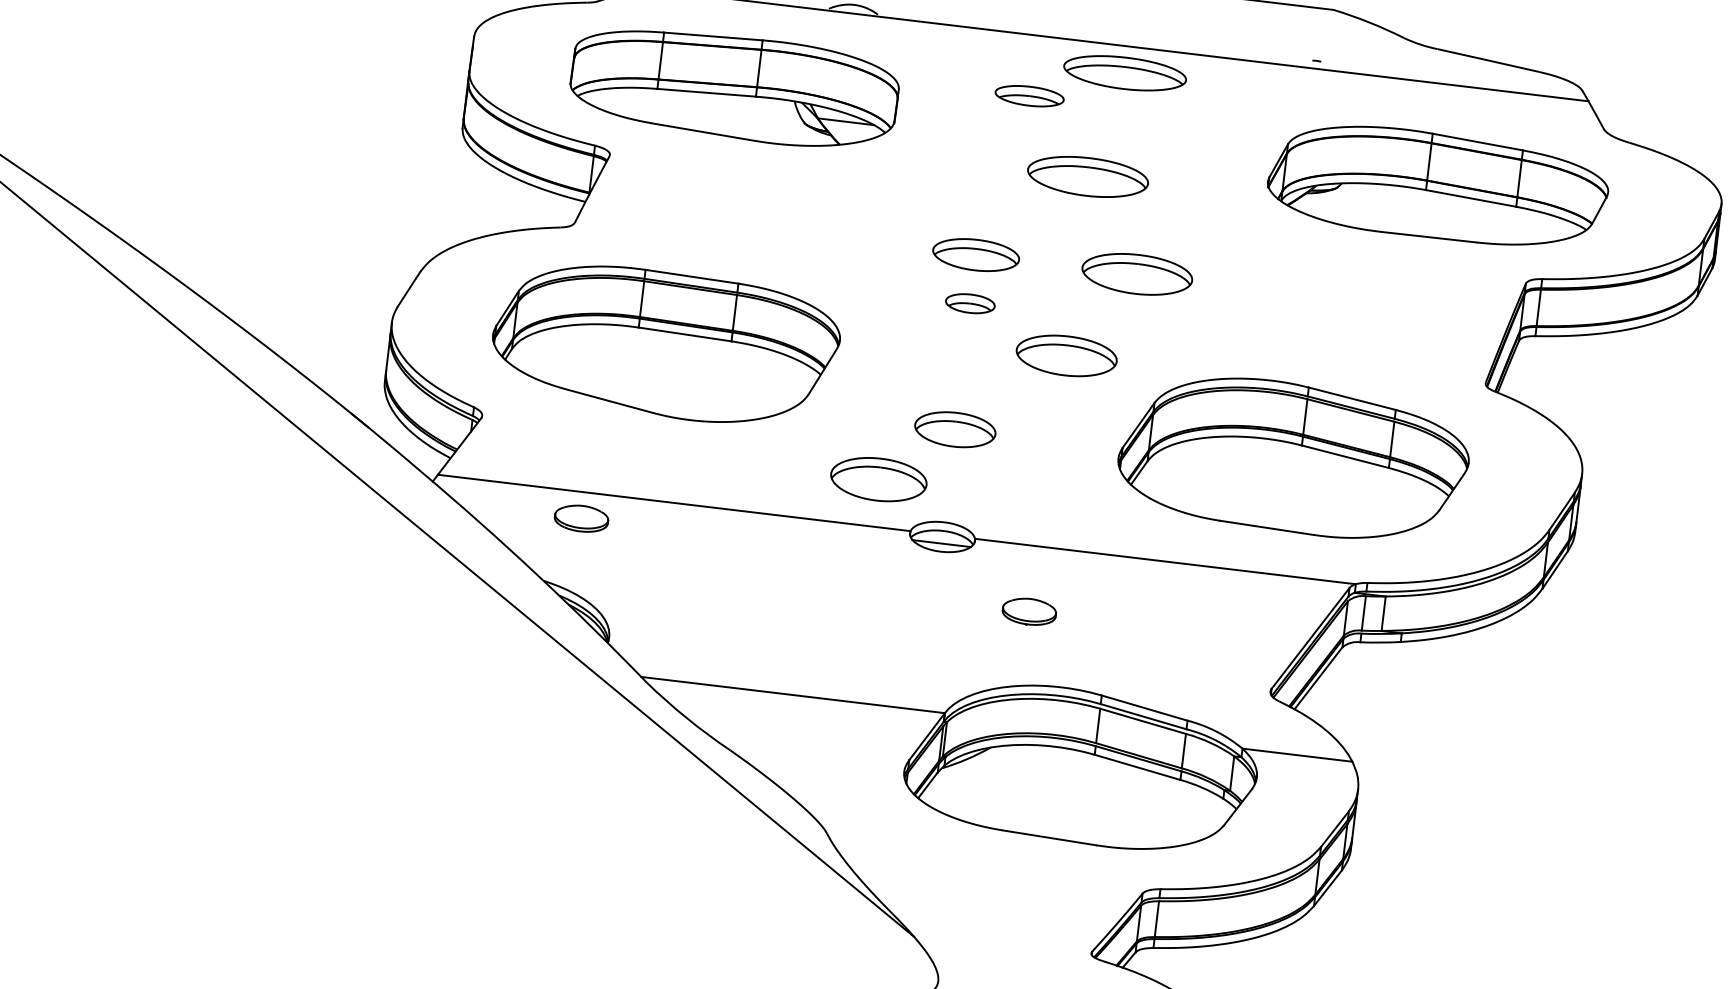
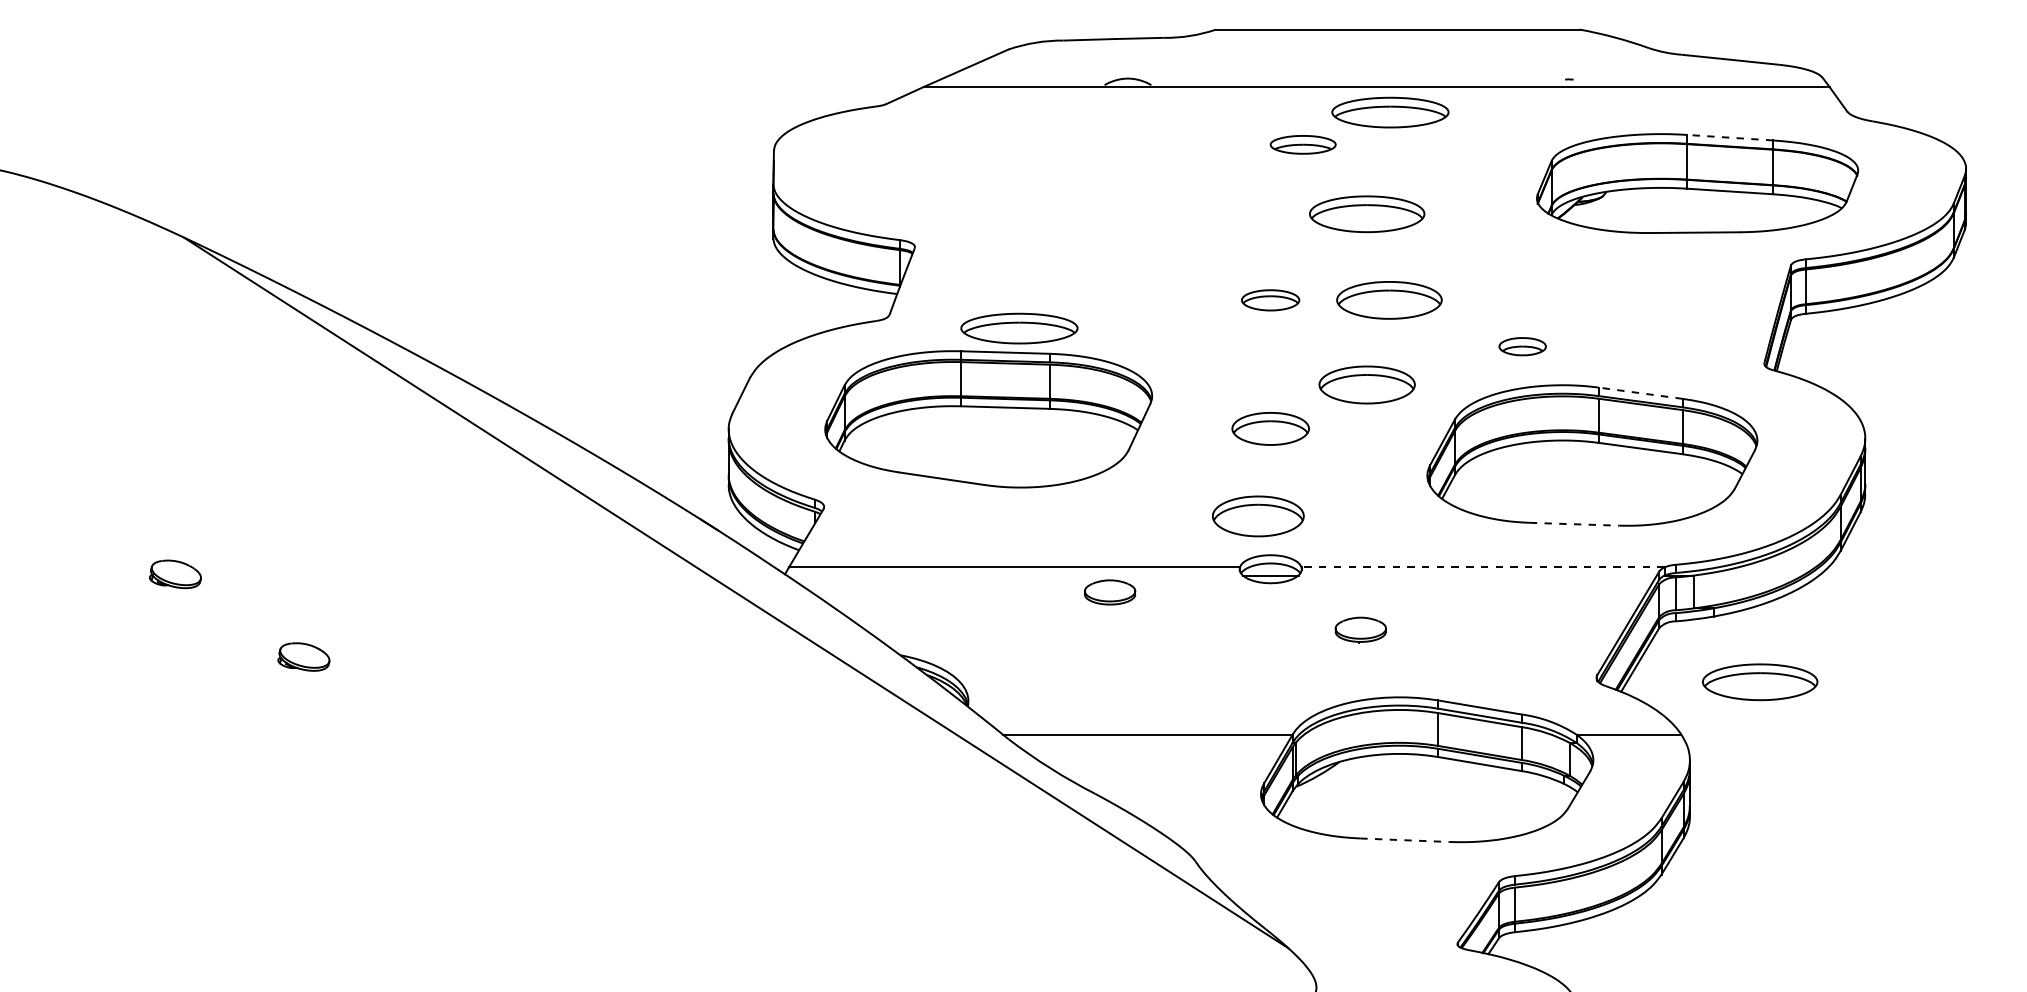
part: (734, 87) -> (1024, 169), removed
line: (1477, 141) -> (1729, 137), solid -> dashed
part: (709, 253) -> (1019, 328), added
part: (975, 255) -> (1270, 300), size x0.7
part: (1137, 274) -> (1389, 300), moved
part: (970, 303) -> (1522, 346), moved
line: (1352, 399) -> (1640, 393), solid -> dashed
part: (955, 429) -> (1270, 428), moved
part: (879, 479) -> (1258, 516), moved
part: (582, 518) -> (1110, 592), moved
line: (1266, 528) -> (1574, 524), solid -> dashed
line: (1165, 561) -> (1483, 567), solid -> dashed
part: (1441, 716) -> (1760, 682), added
line: (1048, 838) -> (1404, 840), solid -> dashed

